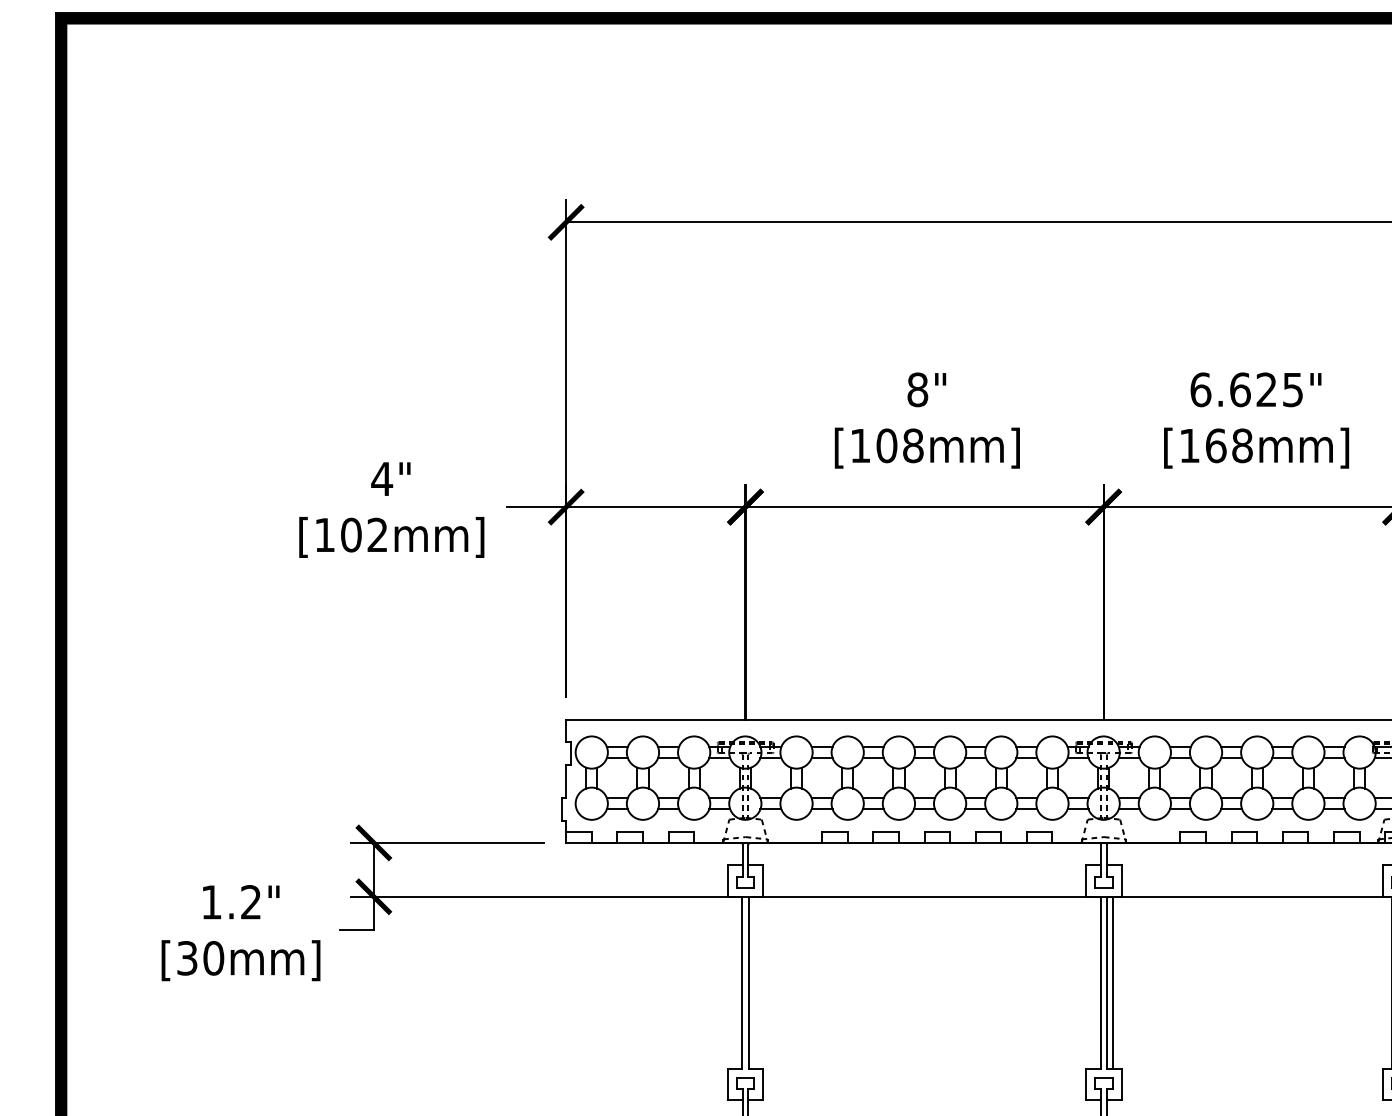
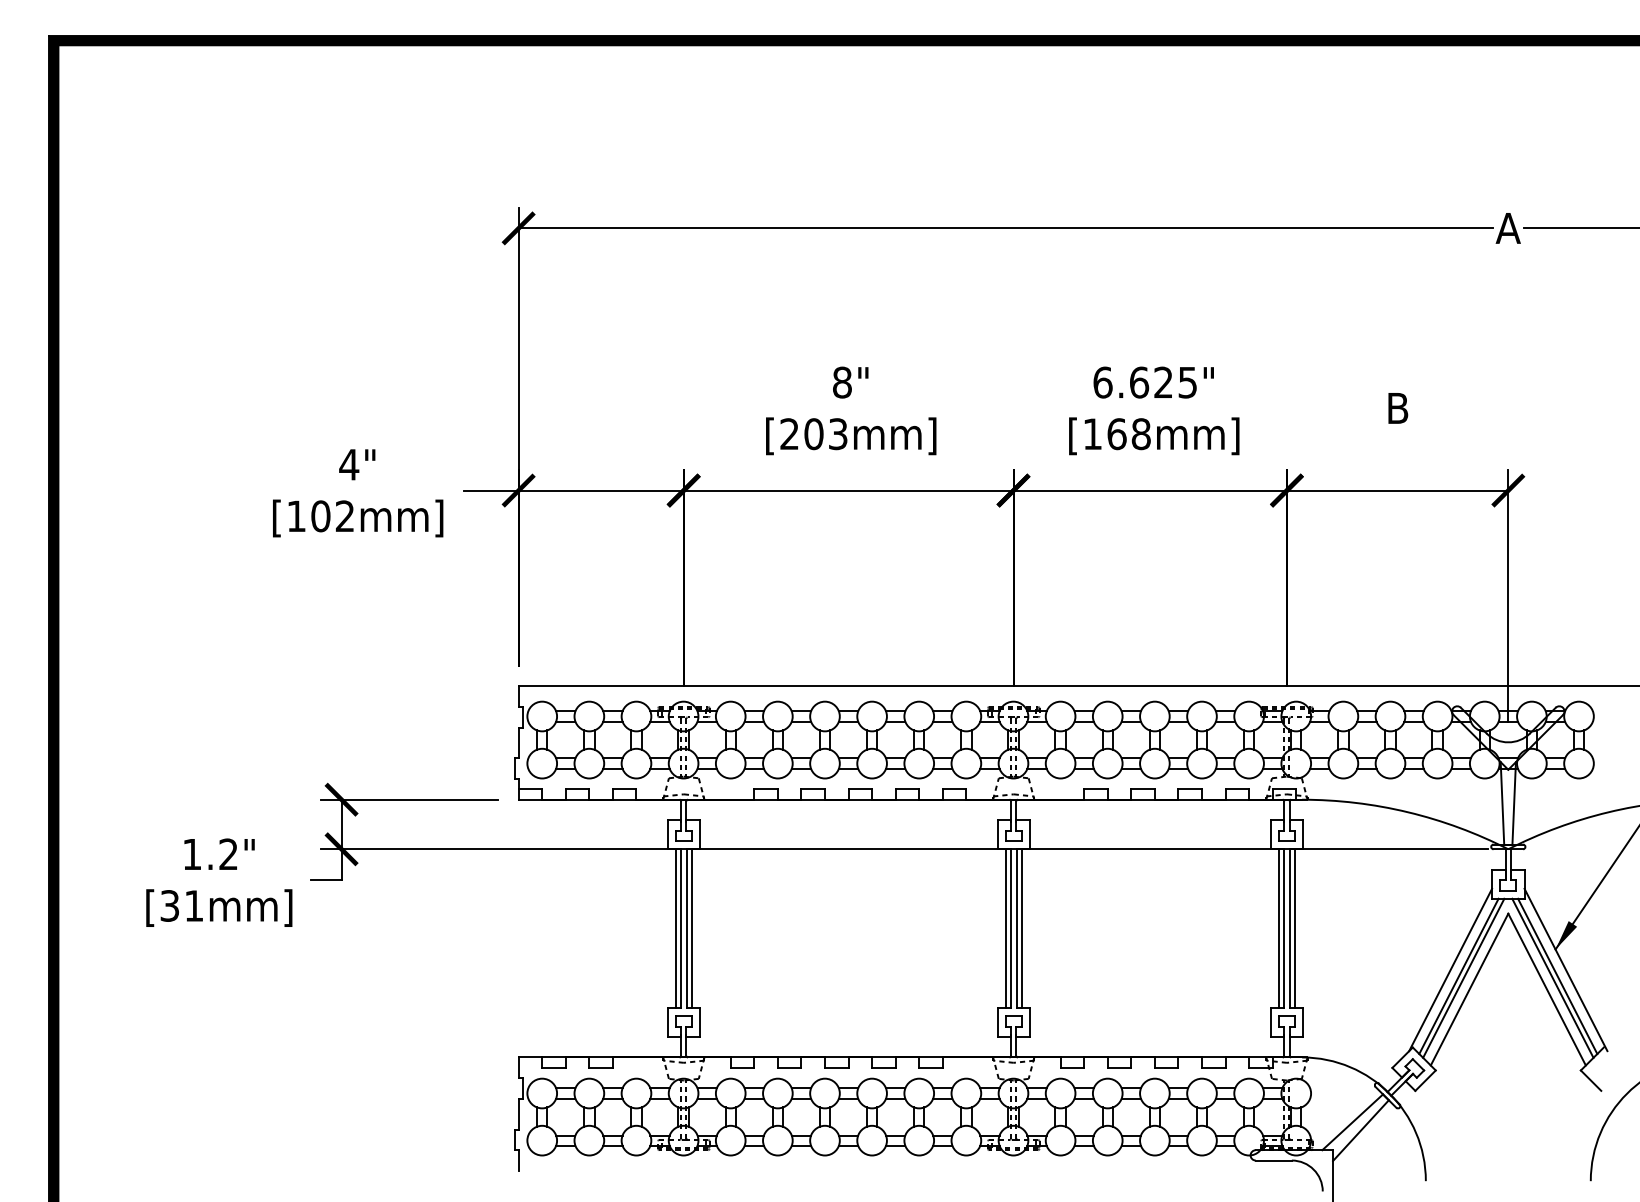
text: (886, 446) -> (813, 434), [108mm] -> [203mm]
text: (212, 957) -> (193, 905), [30mm] -> [31mm]
line: (736, 982) -> (675, 928), added
line: (755, 982) -> (692, 928), added
line: (1094, 982) -> (1005, 928), added

